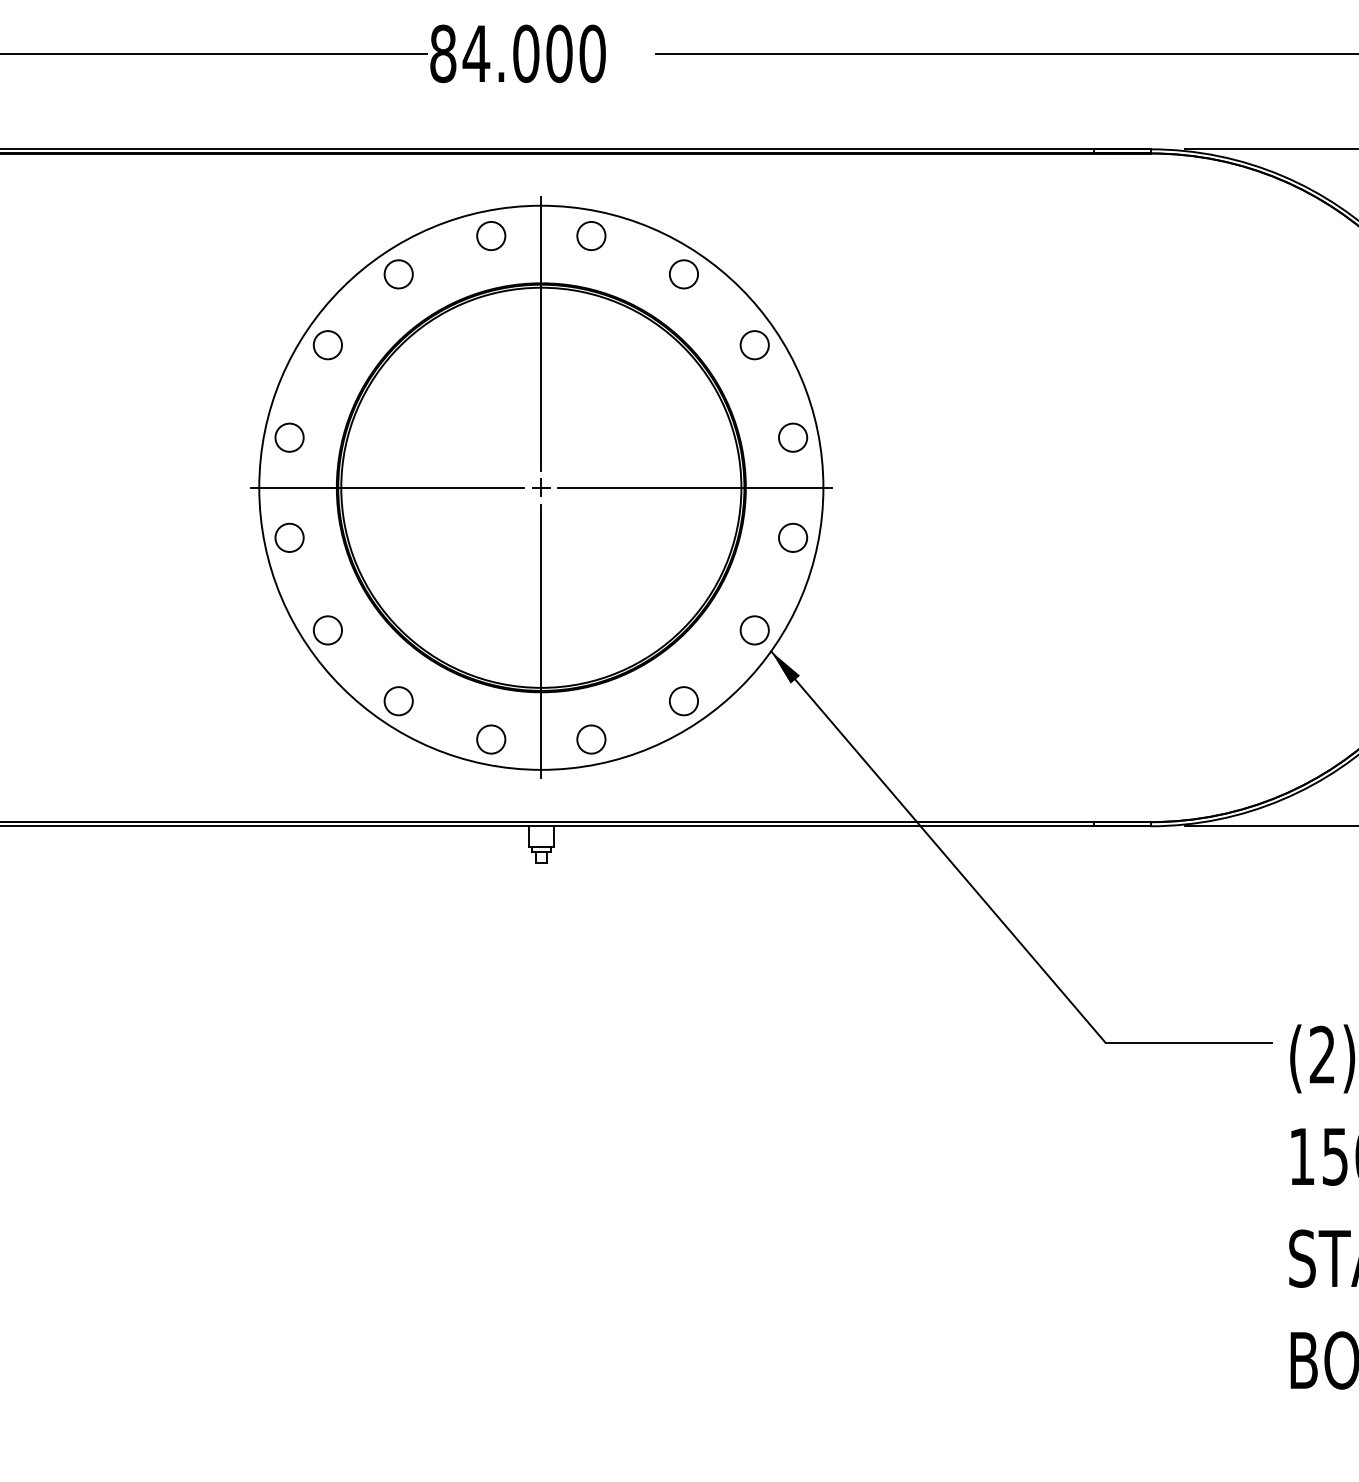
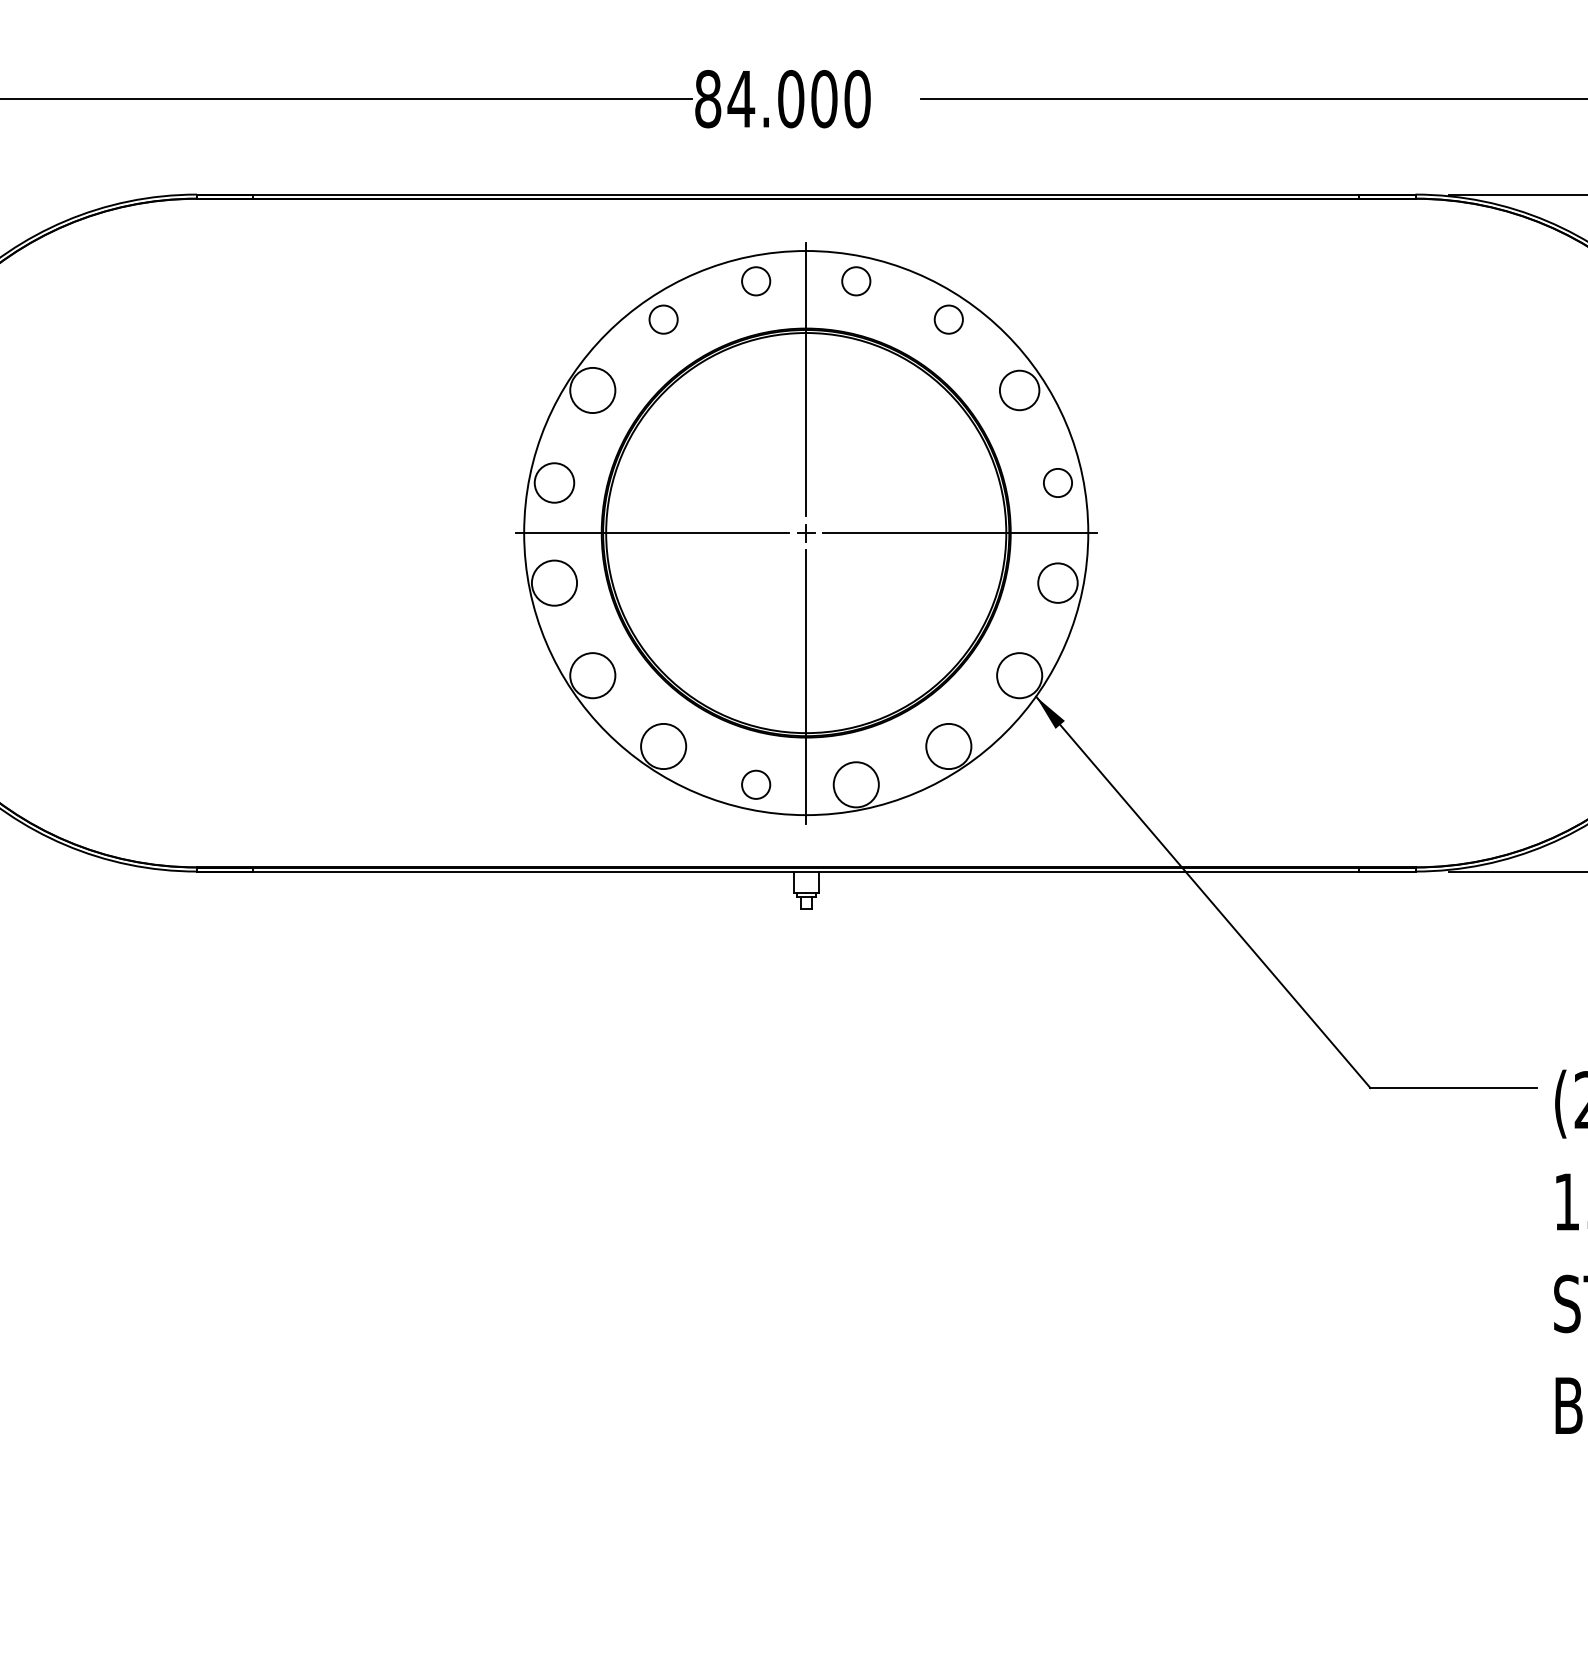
circle: (327, 345) -> (592, 390), size x1.6
circle: (754, 345) -> (1019, 390), size x1.4
circle: (289, 437) -> (554, 482), size x1.4
circle: (289, 538) -> (554, 583), size x1.6
circle: (792, 538) -> (1057, 583), size x1.4
circle: (327, 630) -> (592, 675), size x1.6
circle: (754, 630) -> (1019, 675), size x1.6
circle: (398, 701) -> (663, 746), size x1.6
circle: (683, 701) -> (948, 746), size x1.6
circle: (591, 739) -> (856, 784), size x1.6

